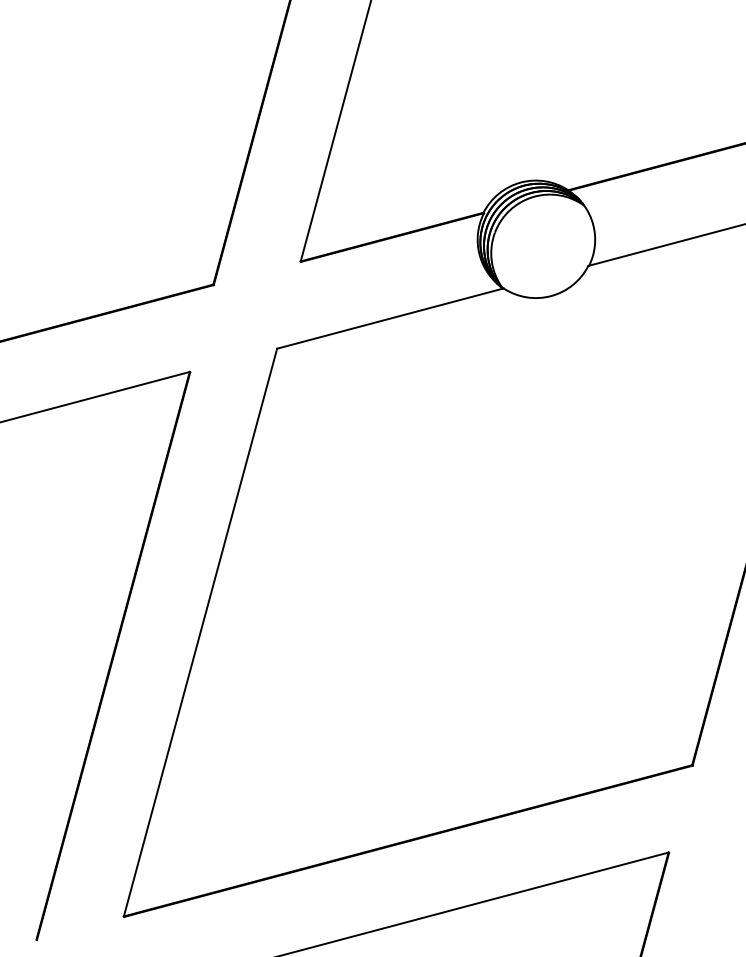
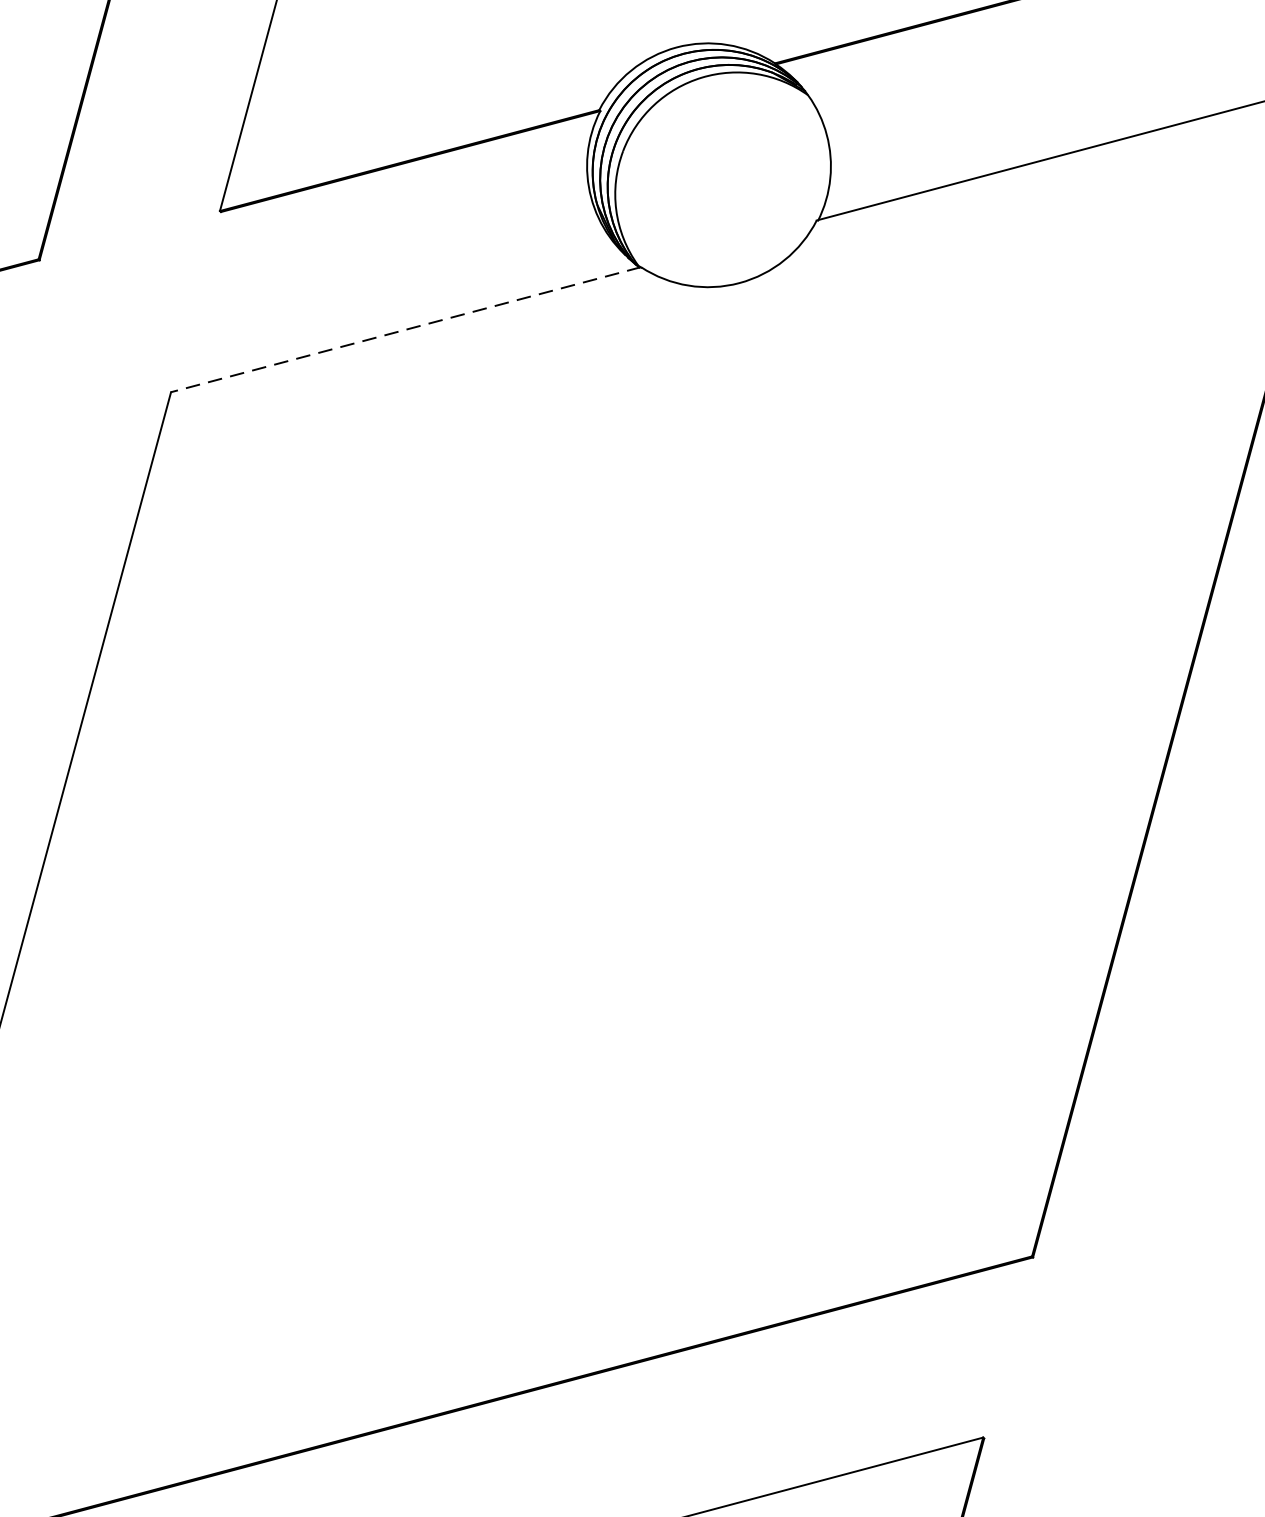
line: (389, 318) -> (404, 329), solid -> dashed

